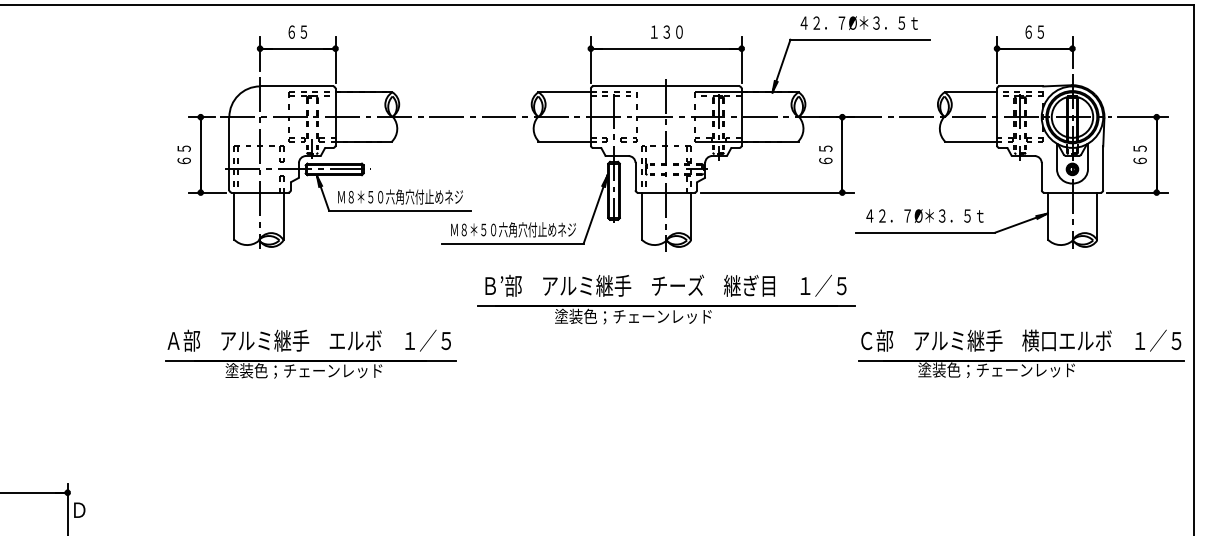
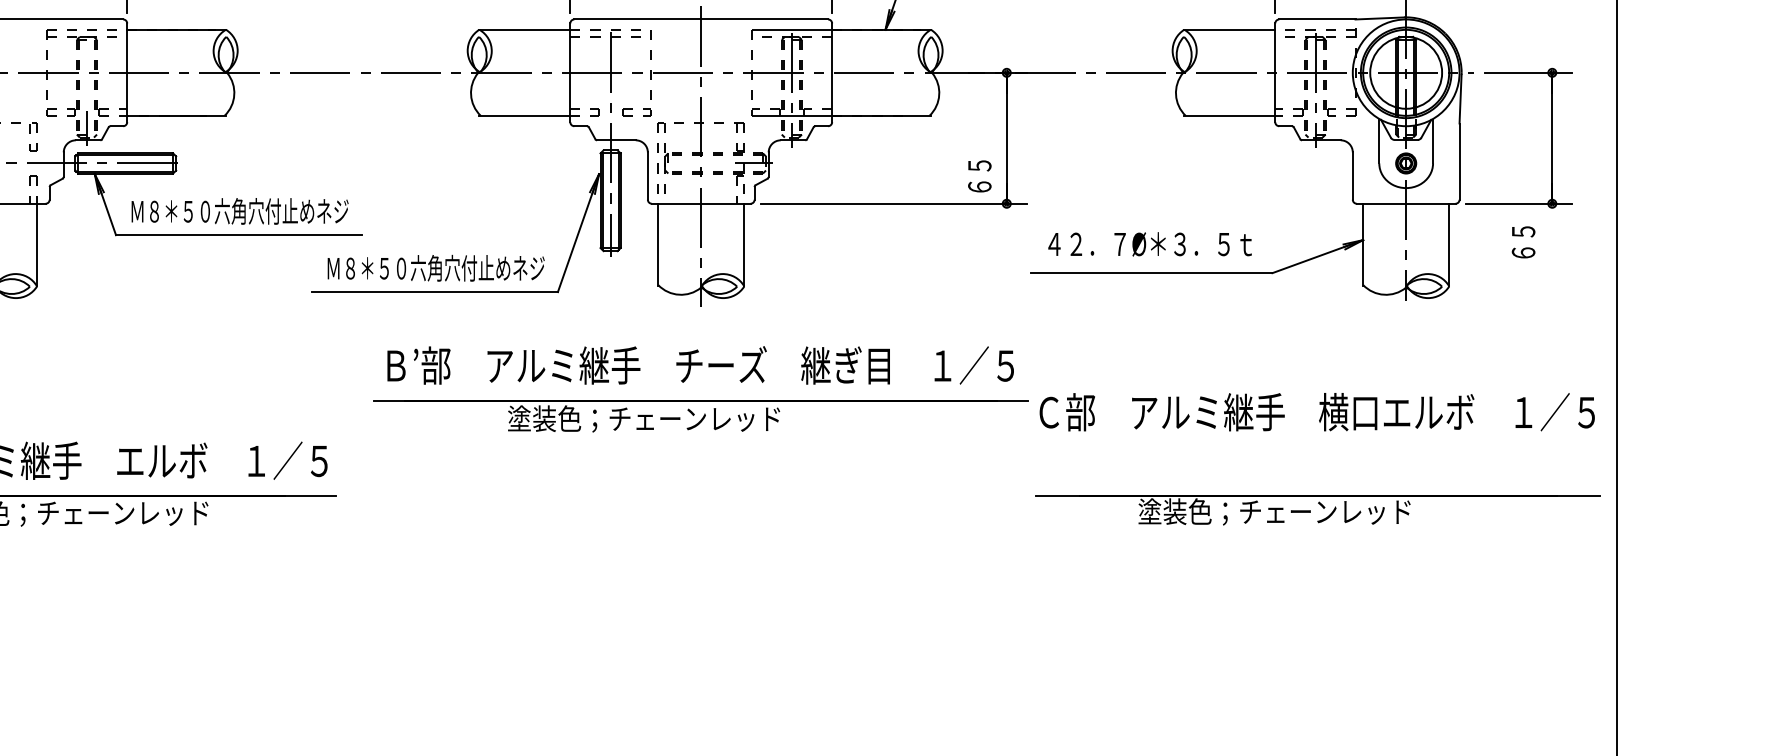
text: (825, 154) -> (979, 175), moved
text: (1139, 154) -> (1522, 241), moved
text: (1021, 340) -> (1317, 411), moved

